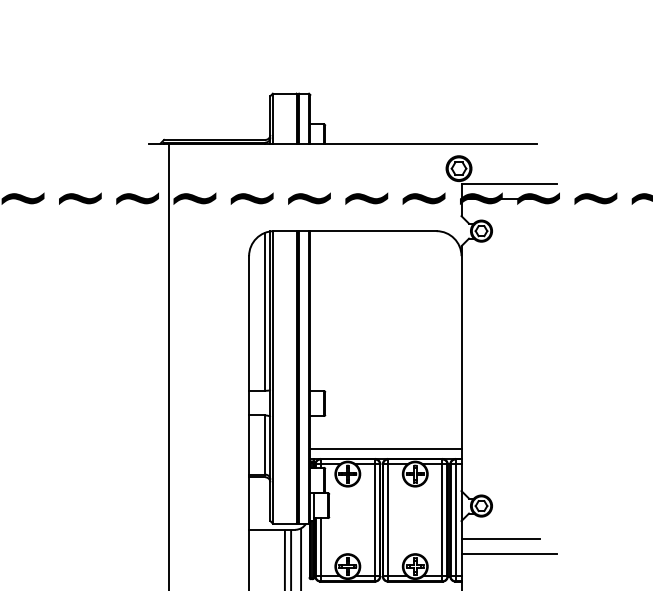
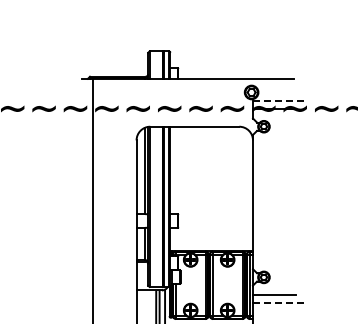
line: (509, 183) -> (279, 100), solid -> dashed
line: (385, 447) -> (211, 245), removed
line: (509, 553) -> (279, 303), solid -> dashed

